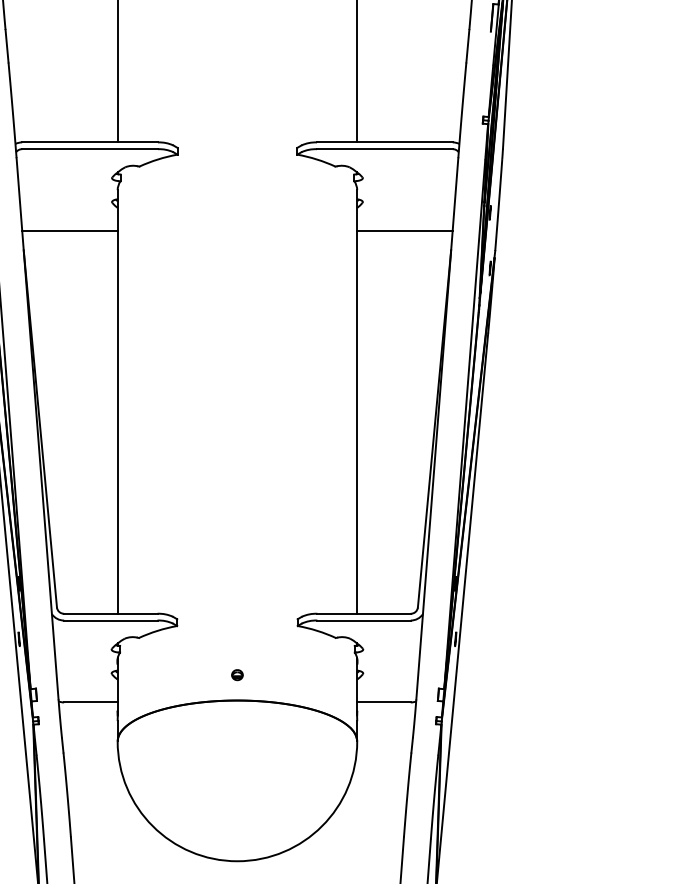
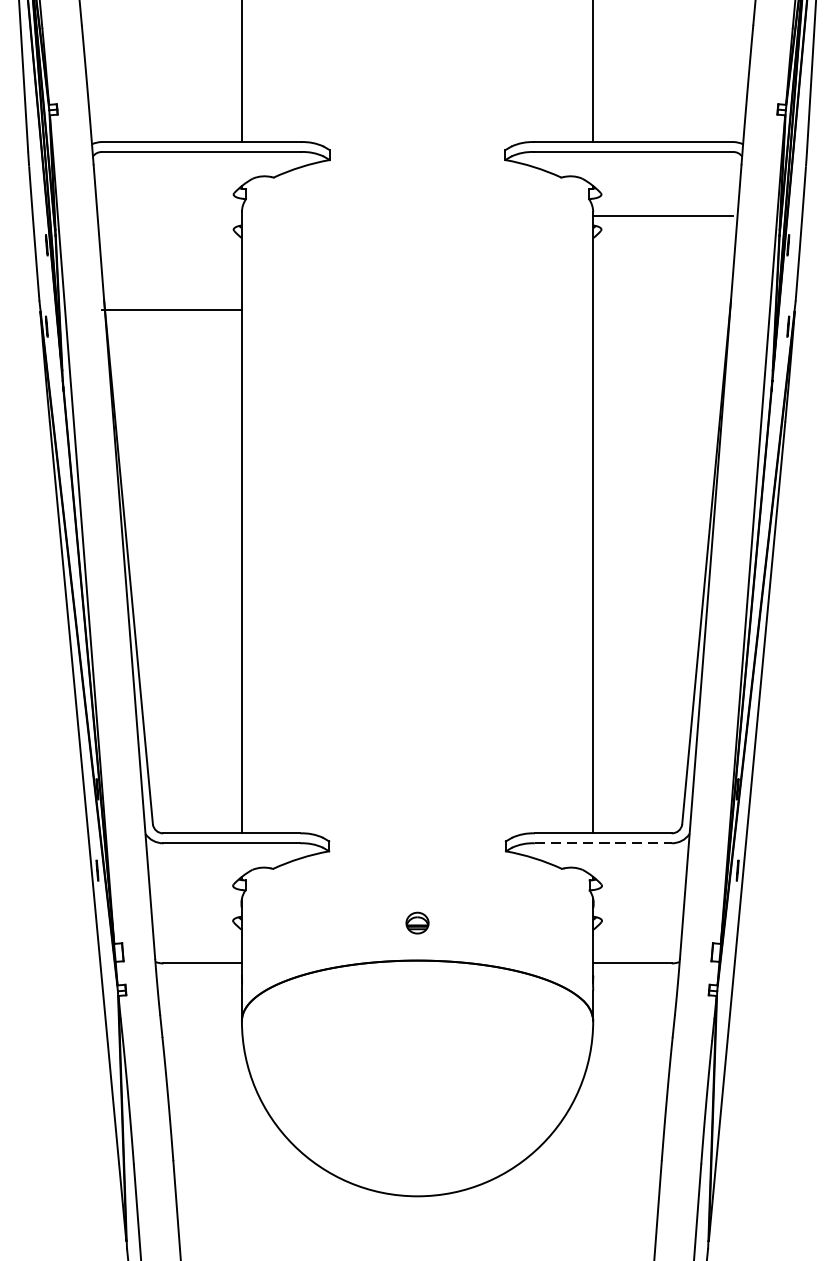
line: (69, 231) -> (171, 310), moved
line: (404, 231) -> (662, 216), moved
line: (364, 620) -> (603, 843), solid -> dashed
part: (237, 675) -> (417, 923), size x1.4

